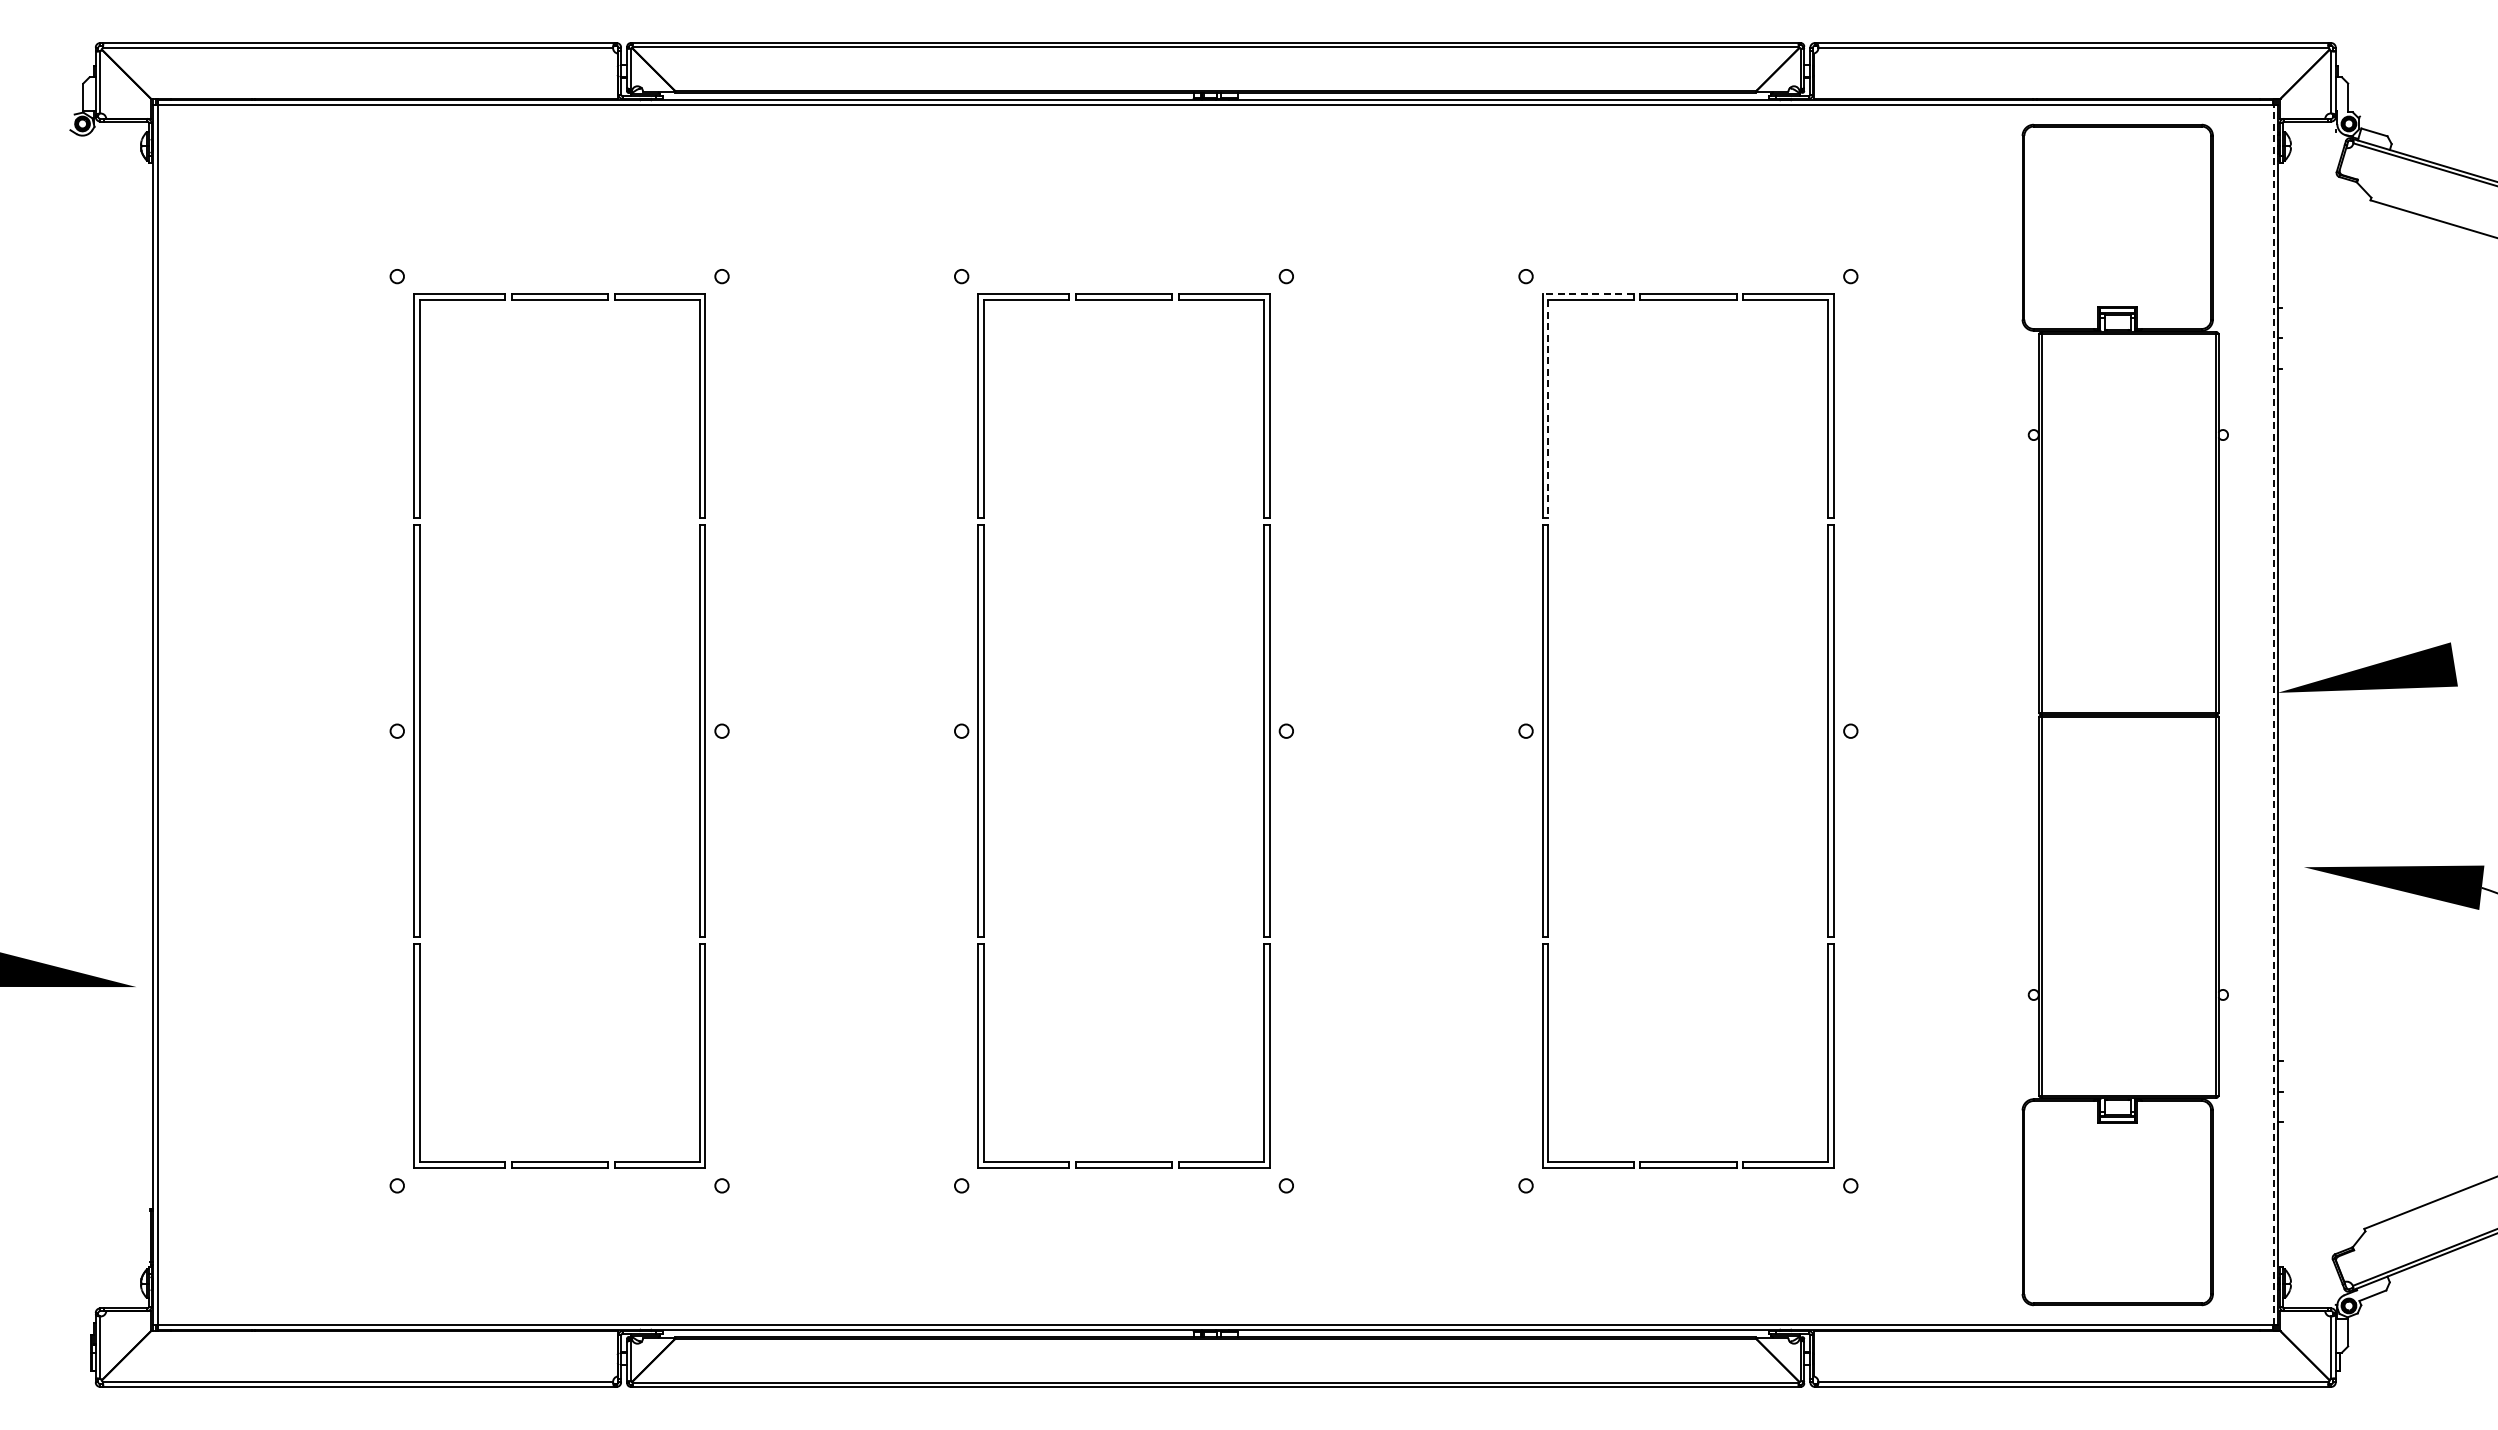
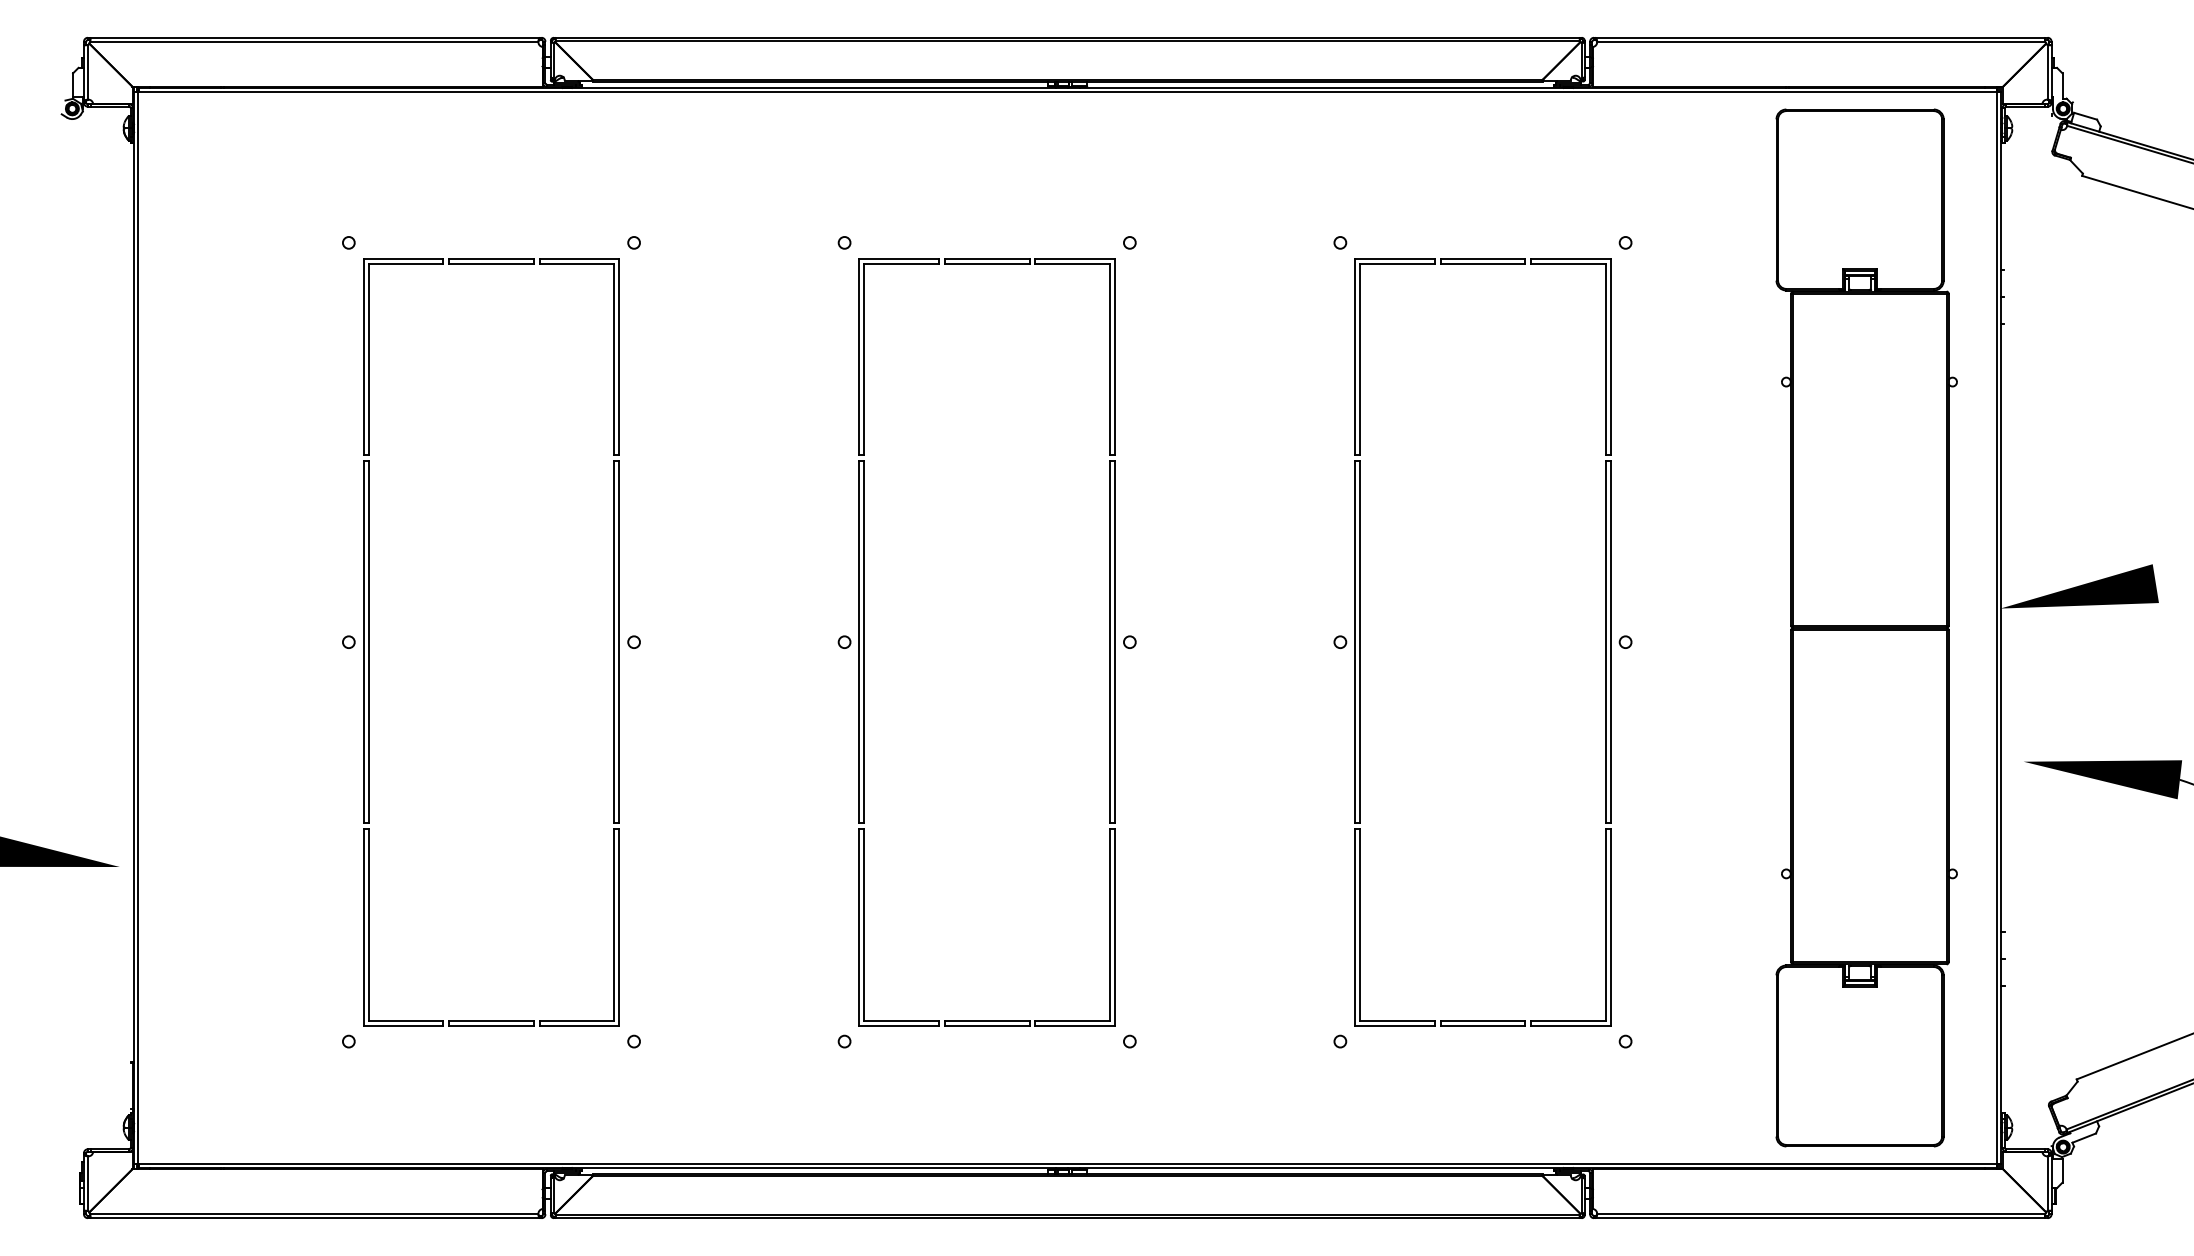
line: (1587, 294) -> (1394, 258), dashed -> solid
line: (1548, 409) -> (1360, 359), dashed -> solid
line: (2273, 715) -> (1996, 628), dashed -> solid

